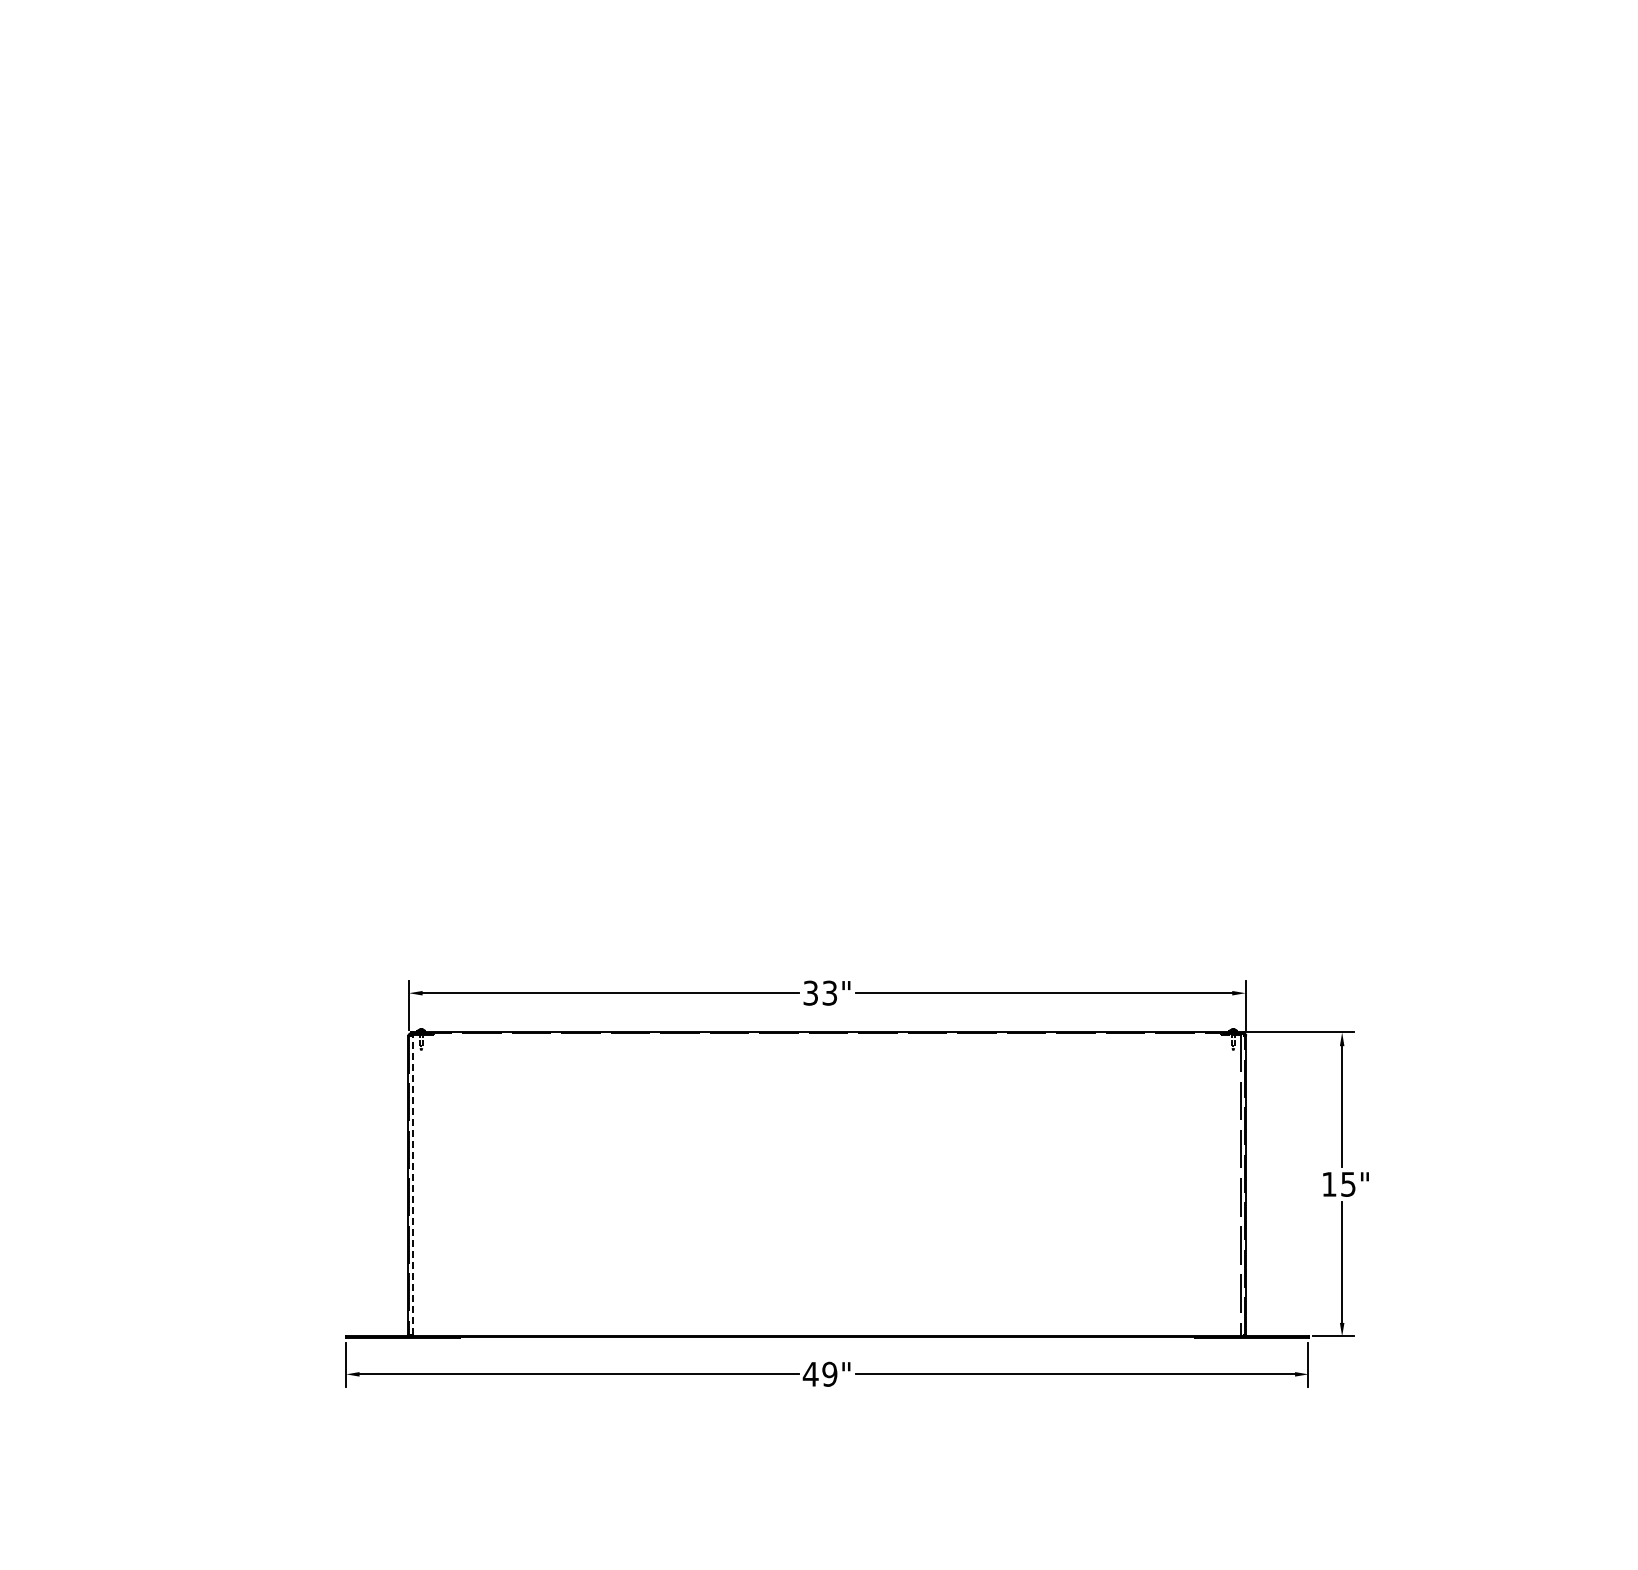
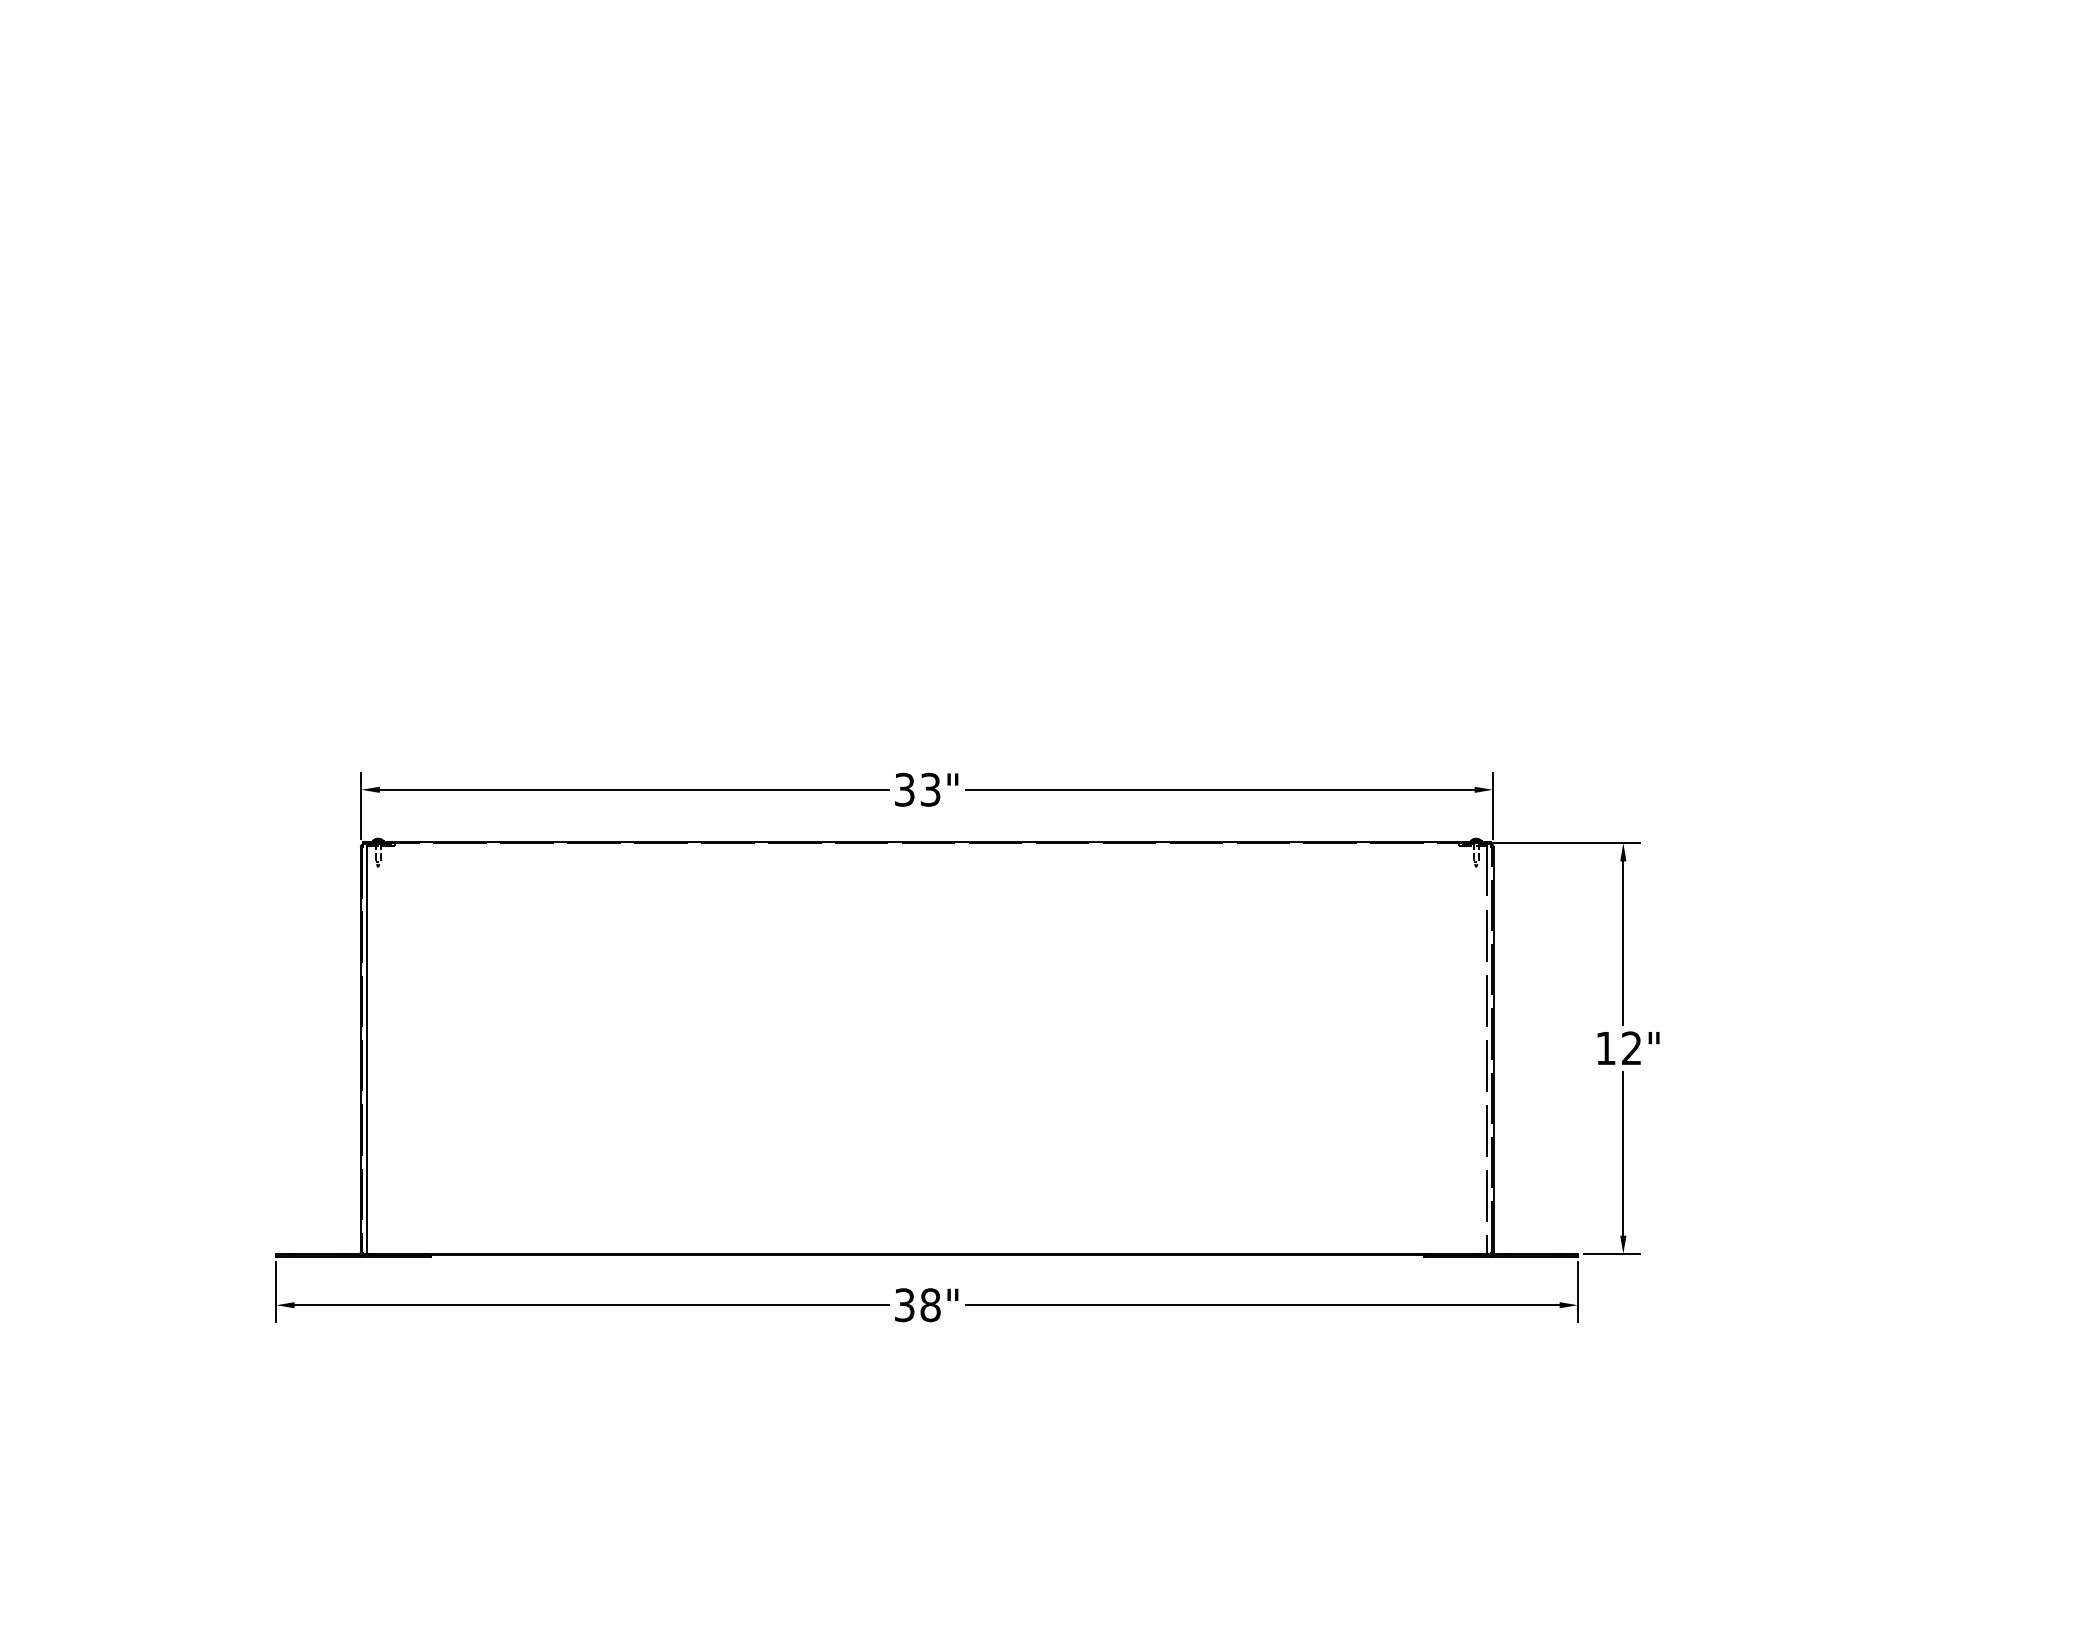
text: (1348, 1183) -> (1631, 1047), 15" -> 12"
line: (413, 1184) -> (367, 1048), dashed -> solid
text: (819, 1373) -> (916, 1304), 49" -> 38"

